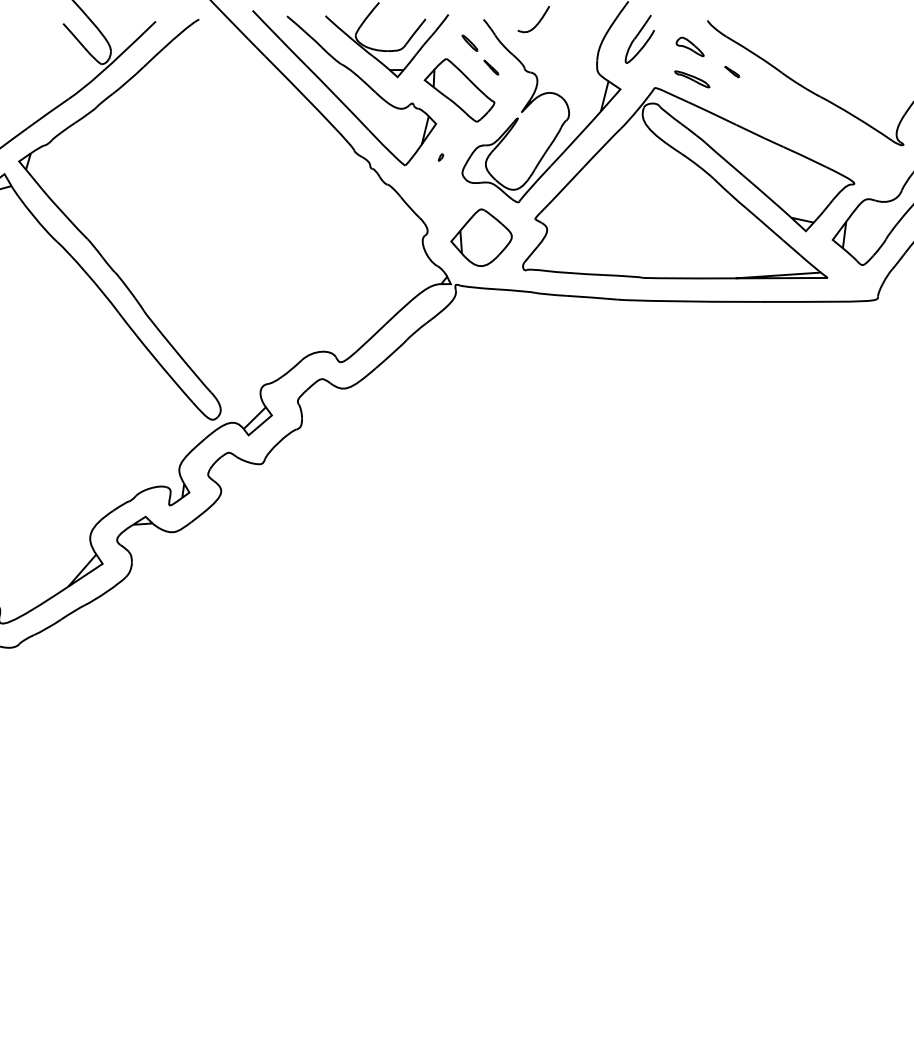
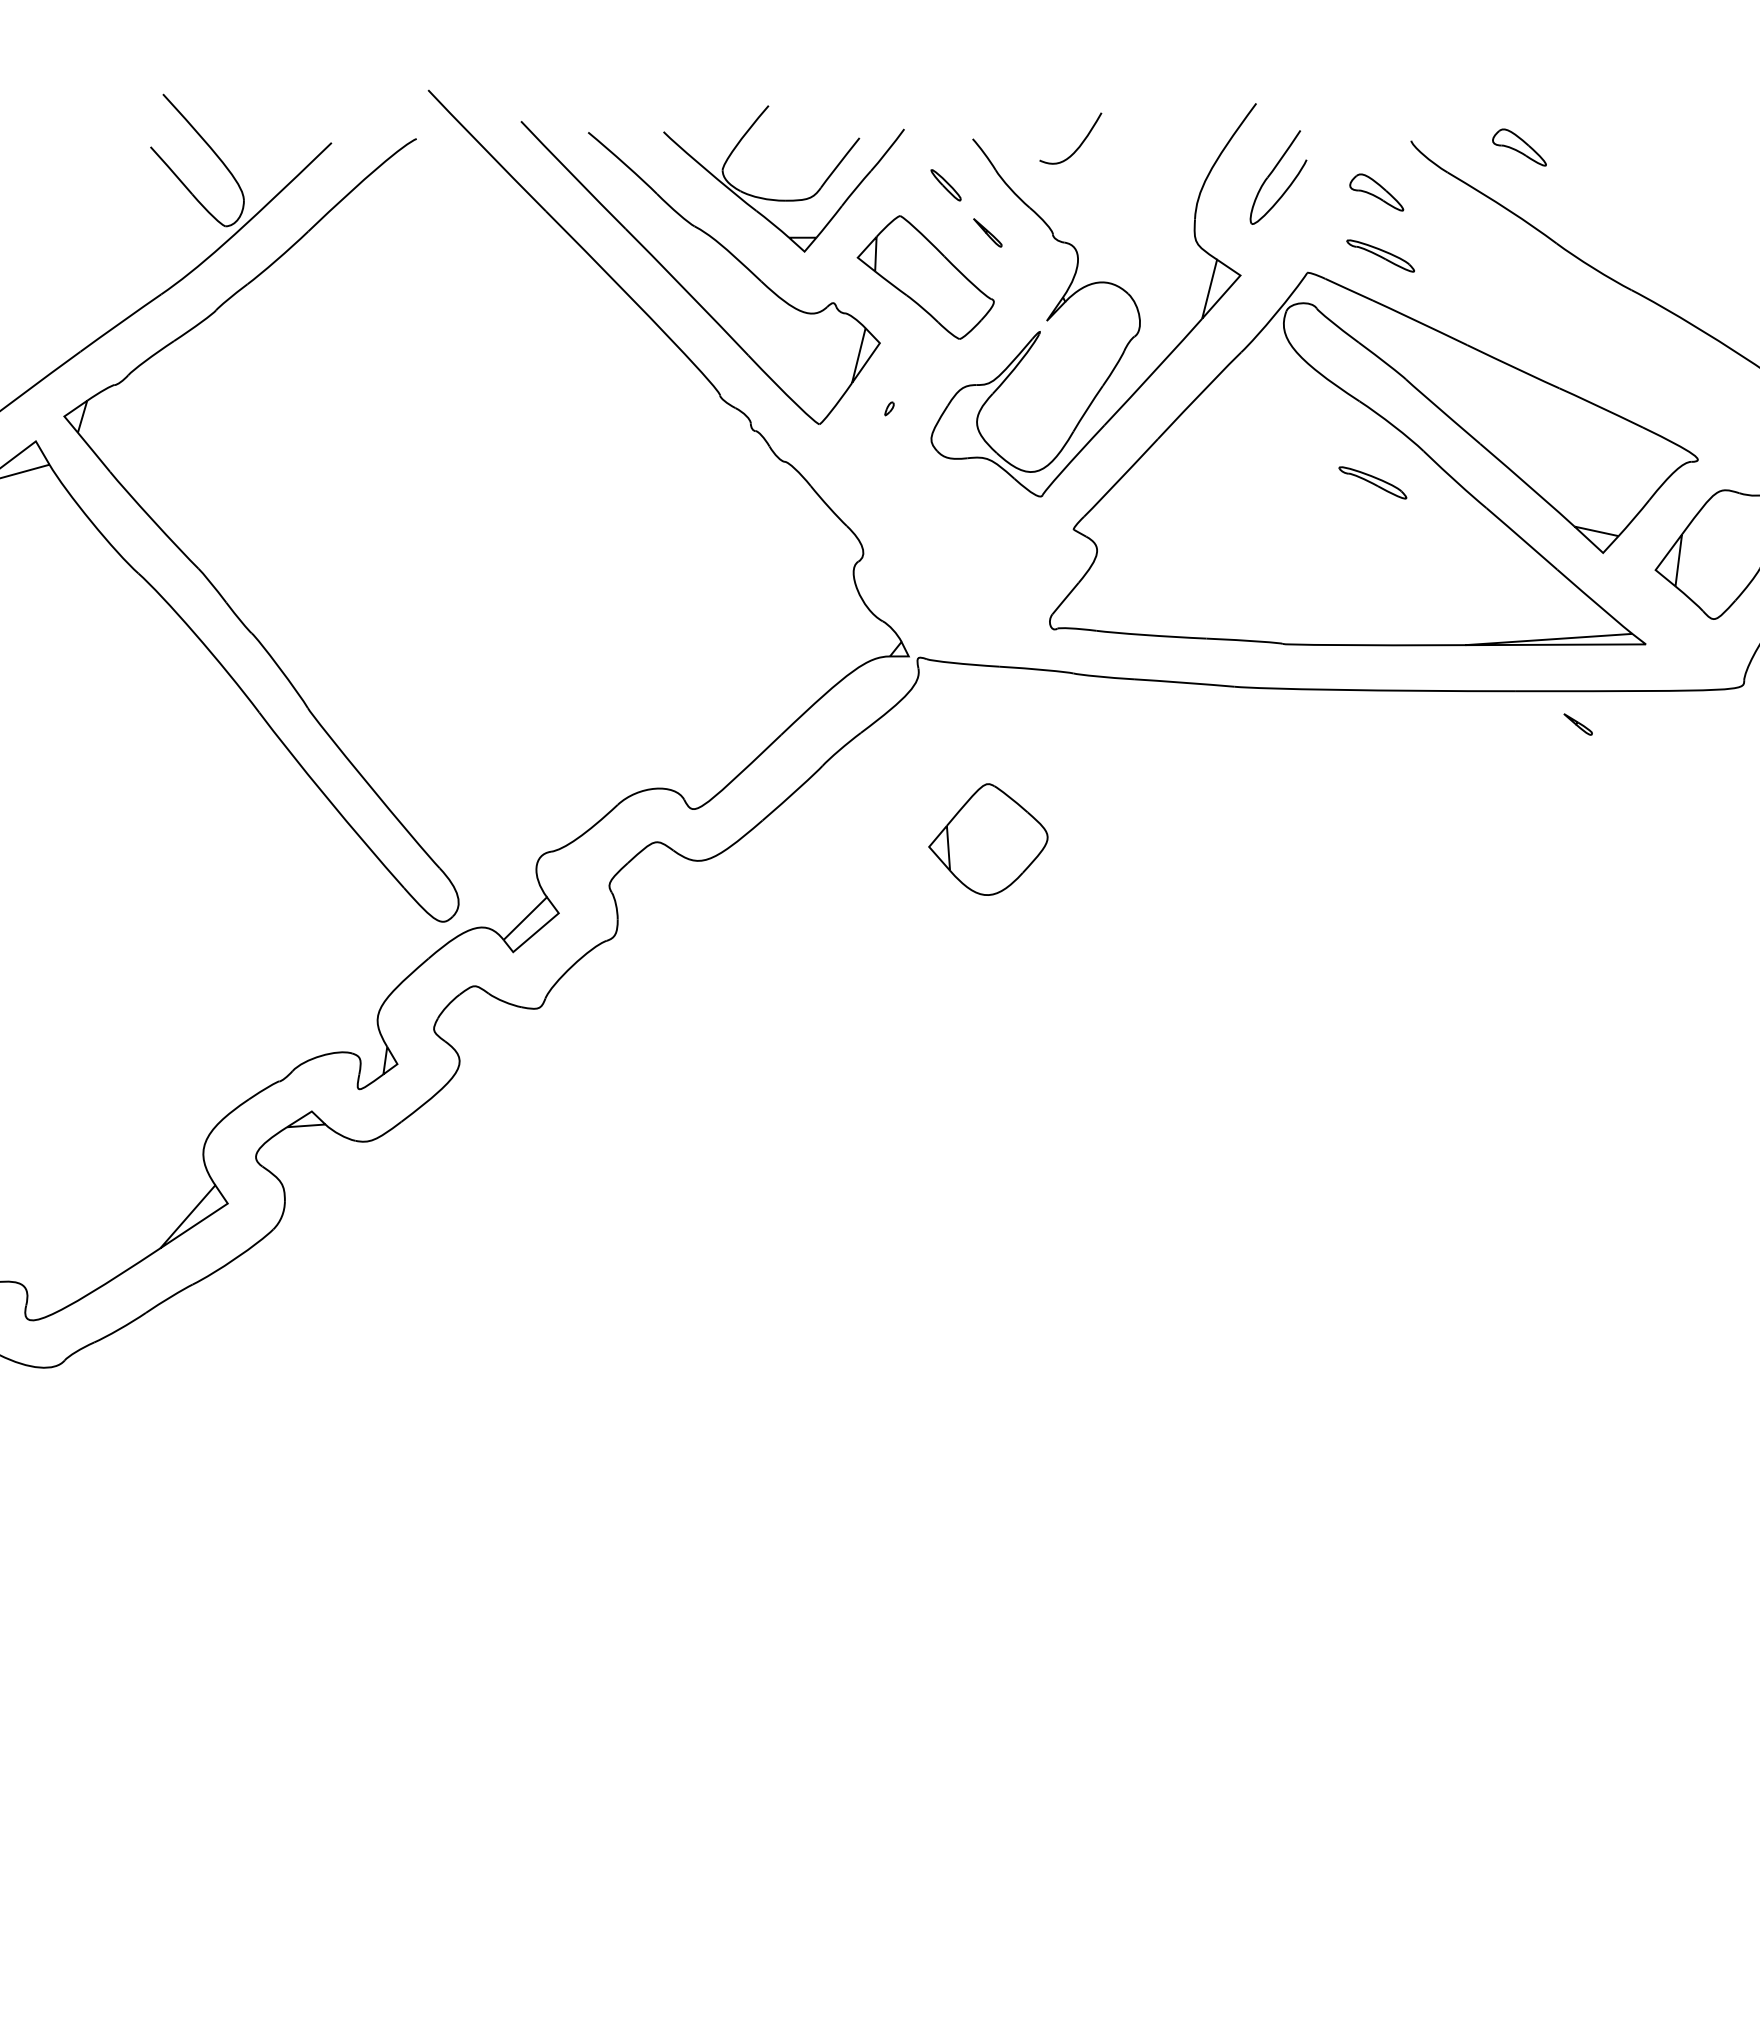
part: (762, 23) -> (1518, 146), added
part: (732, 71) -> (1578, 723), moved
part: (688, 195) -> (1373, 483), added
part: (481, 237) -> (988, 839), moved

